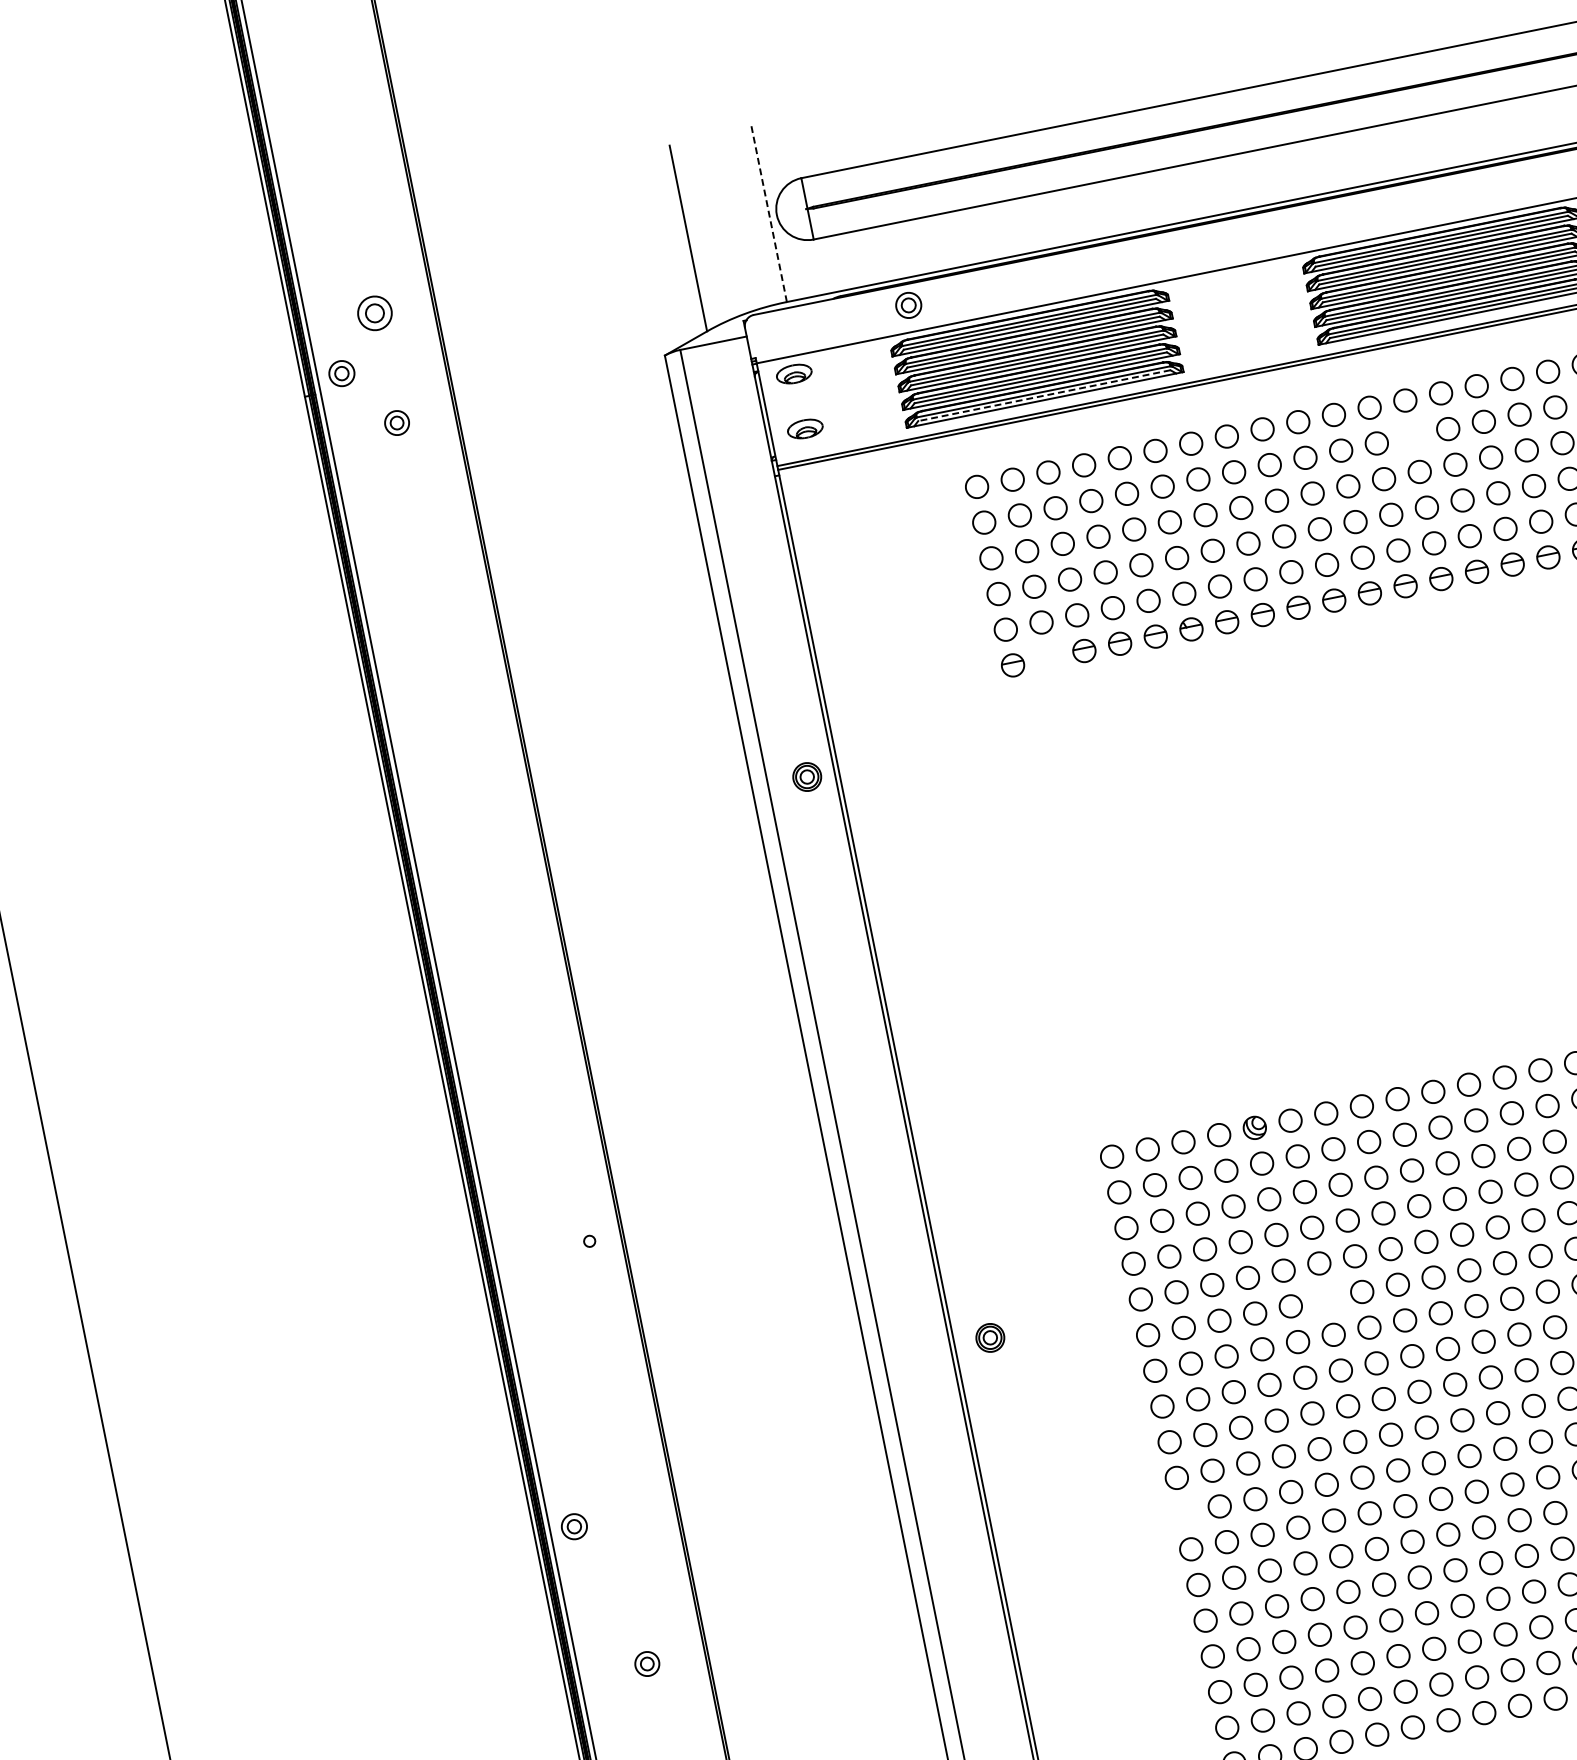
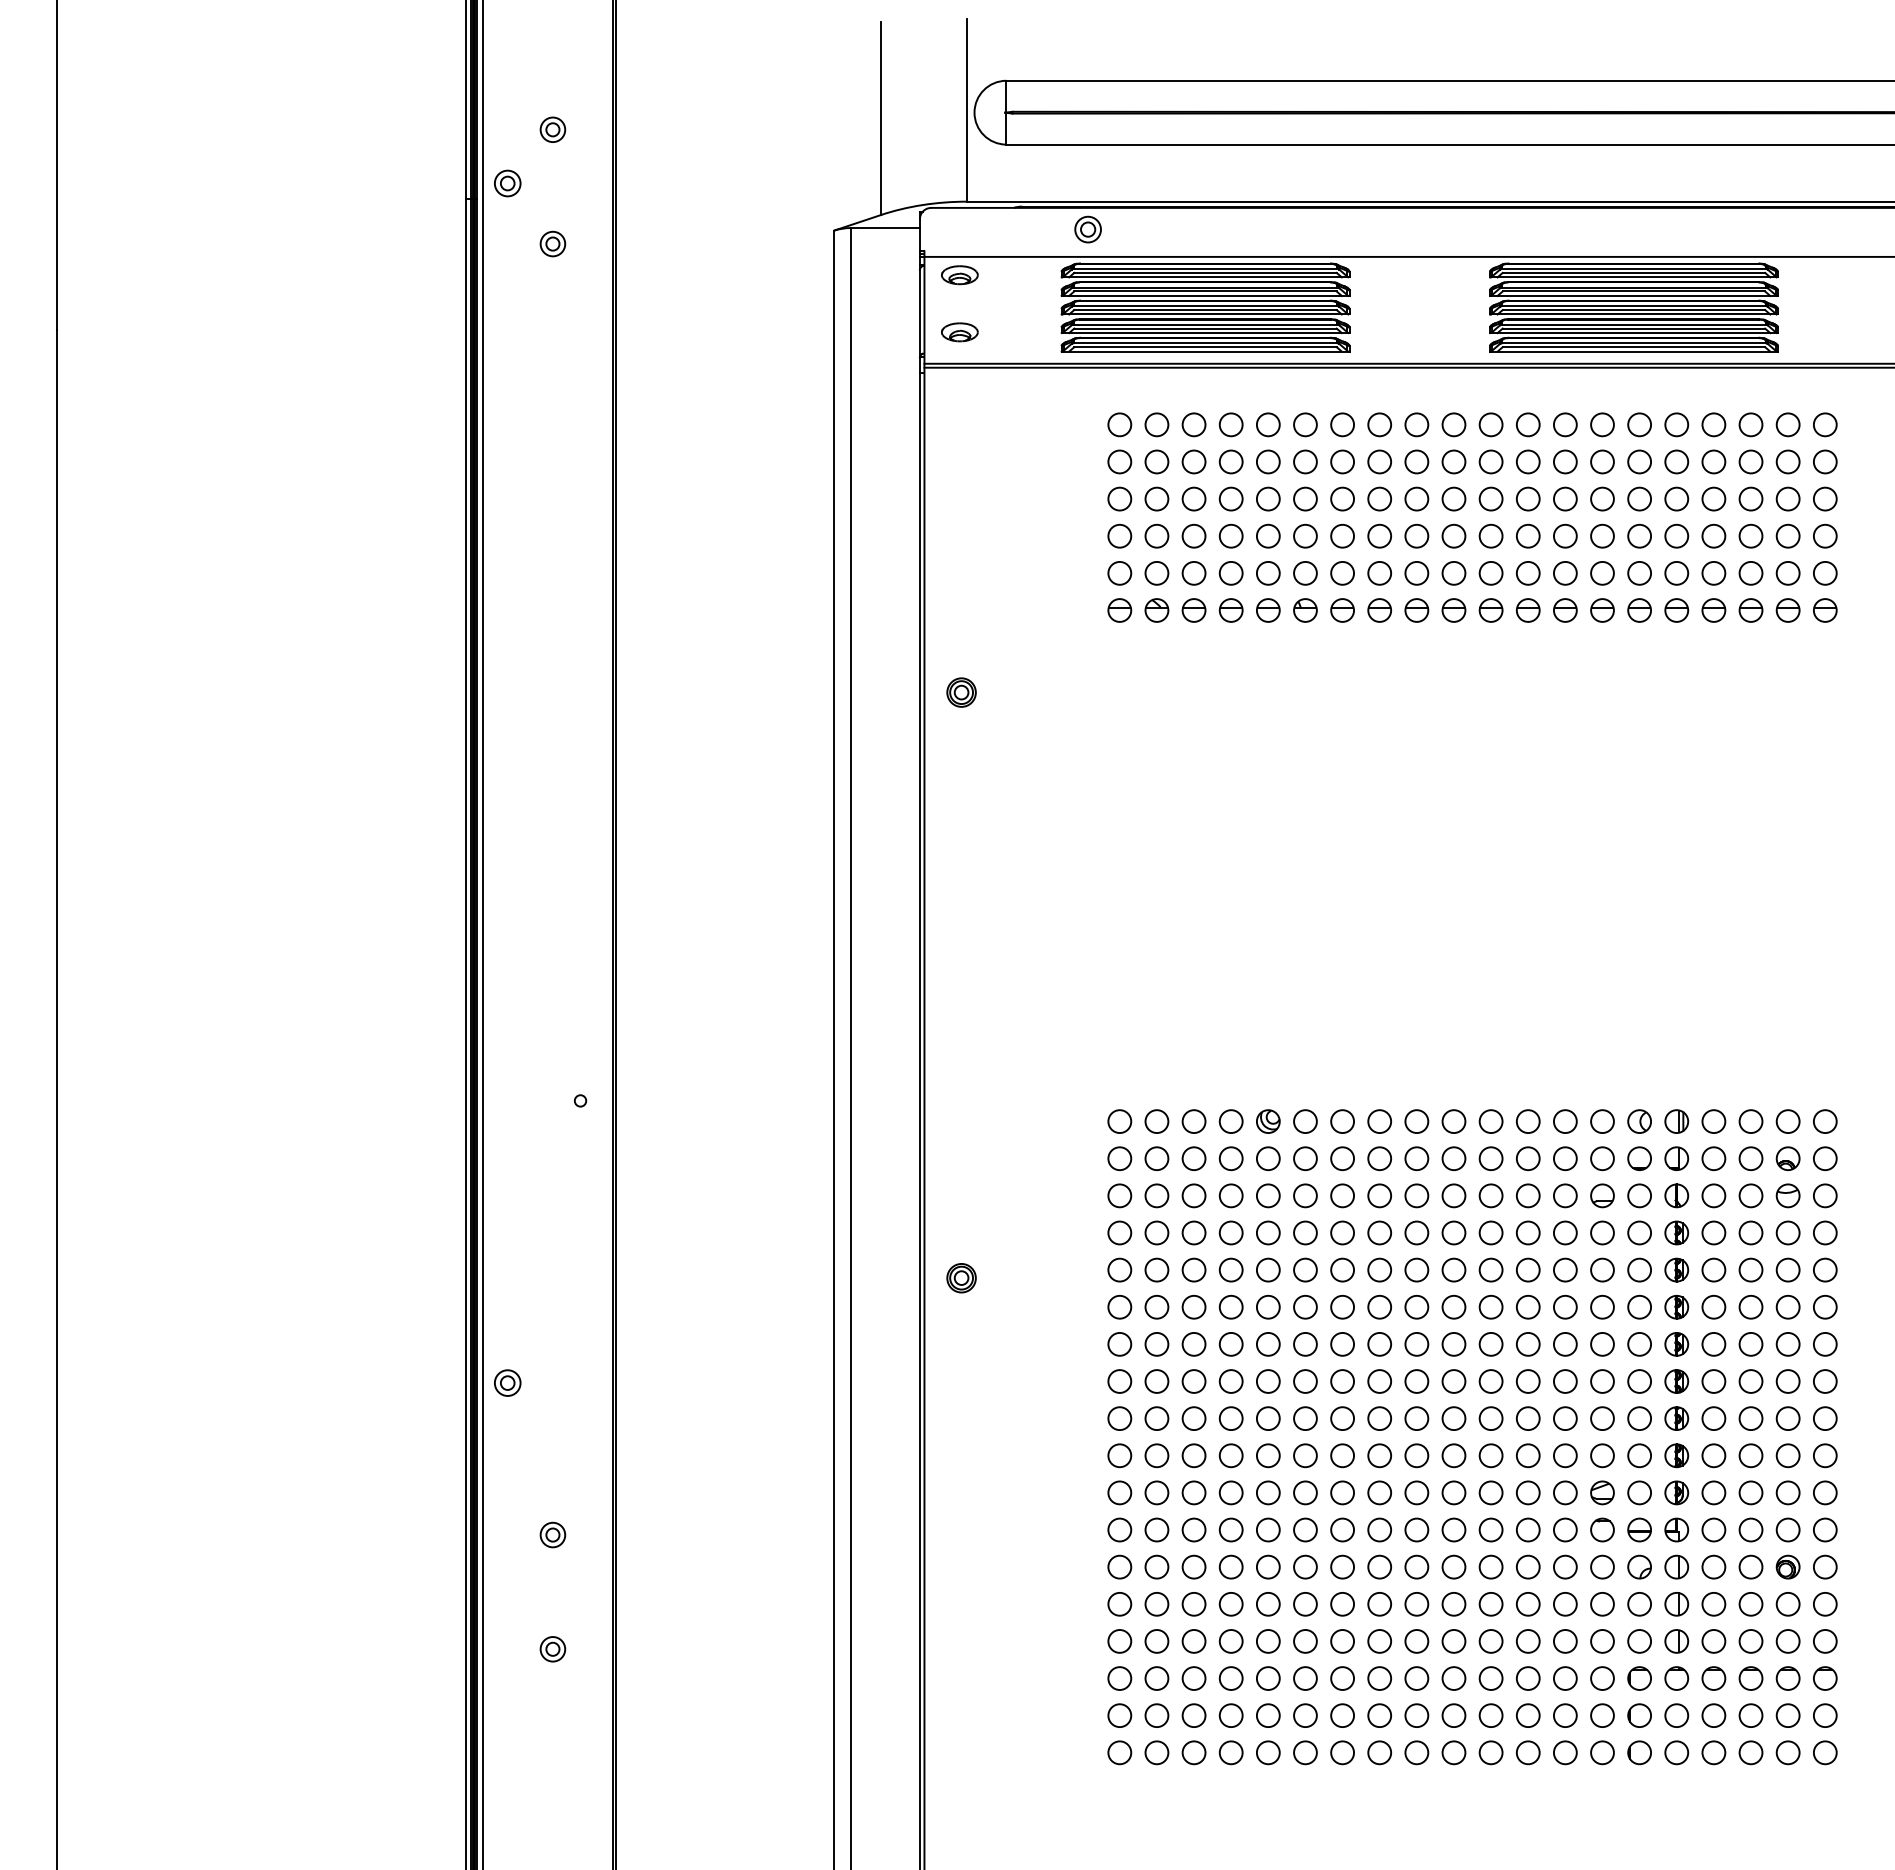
line: (769, 214) -> (967, 110), dashed -> solid
part: (374, 313) -> (552, 129), size x0.71
line: (1044, 395) -> (1205, 347), dashed -> solid
circle: (1412, 435) -> (1565, 461), added
part: (1048, 658) -> (1156, 610), added
part: (807, 776) -> (961, 692), moved
circle: (1326, 1299) -> (1305, 1307), added
circle: (1183, 1513) -> (1119, 1492), added

